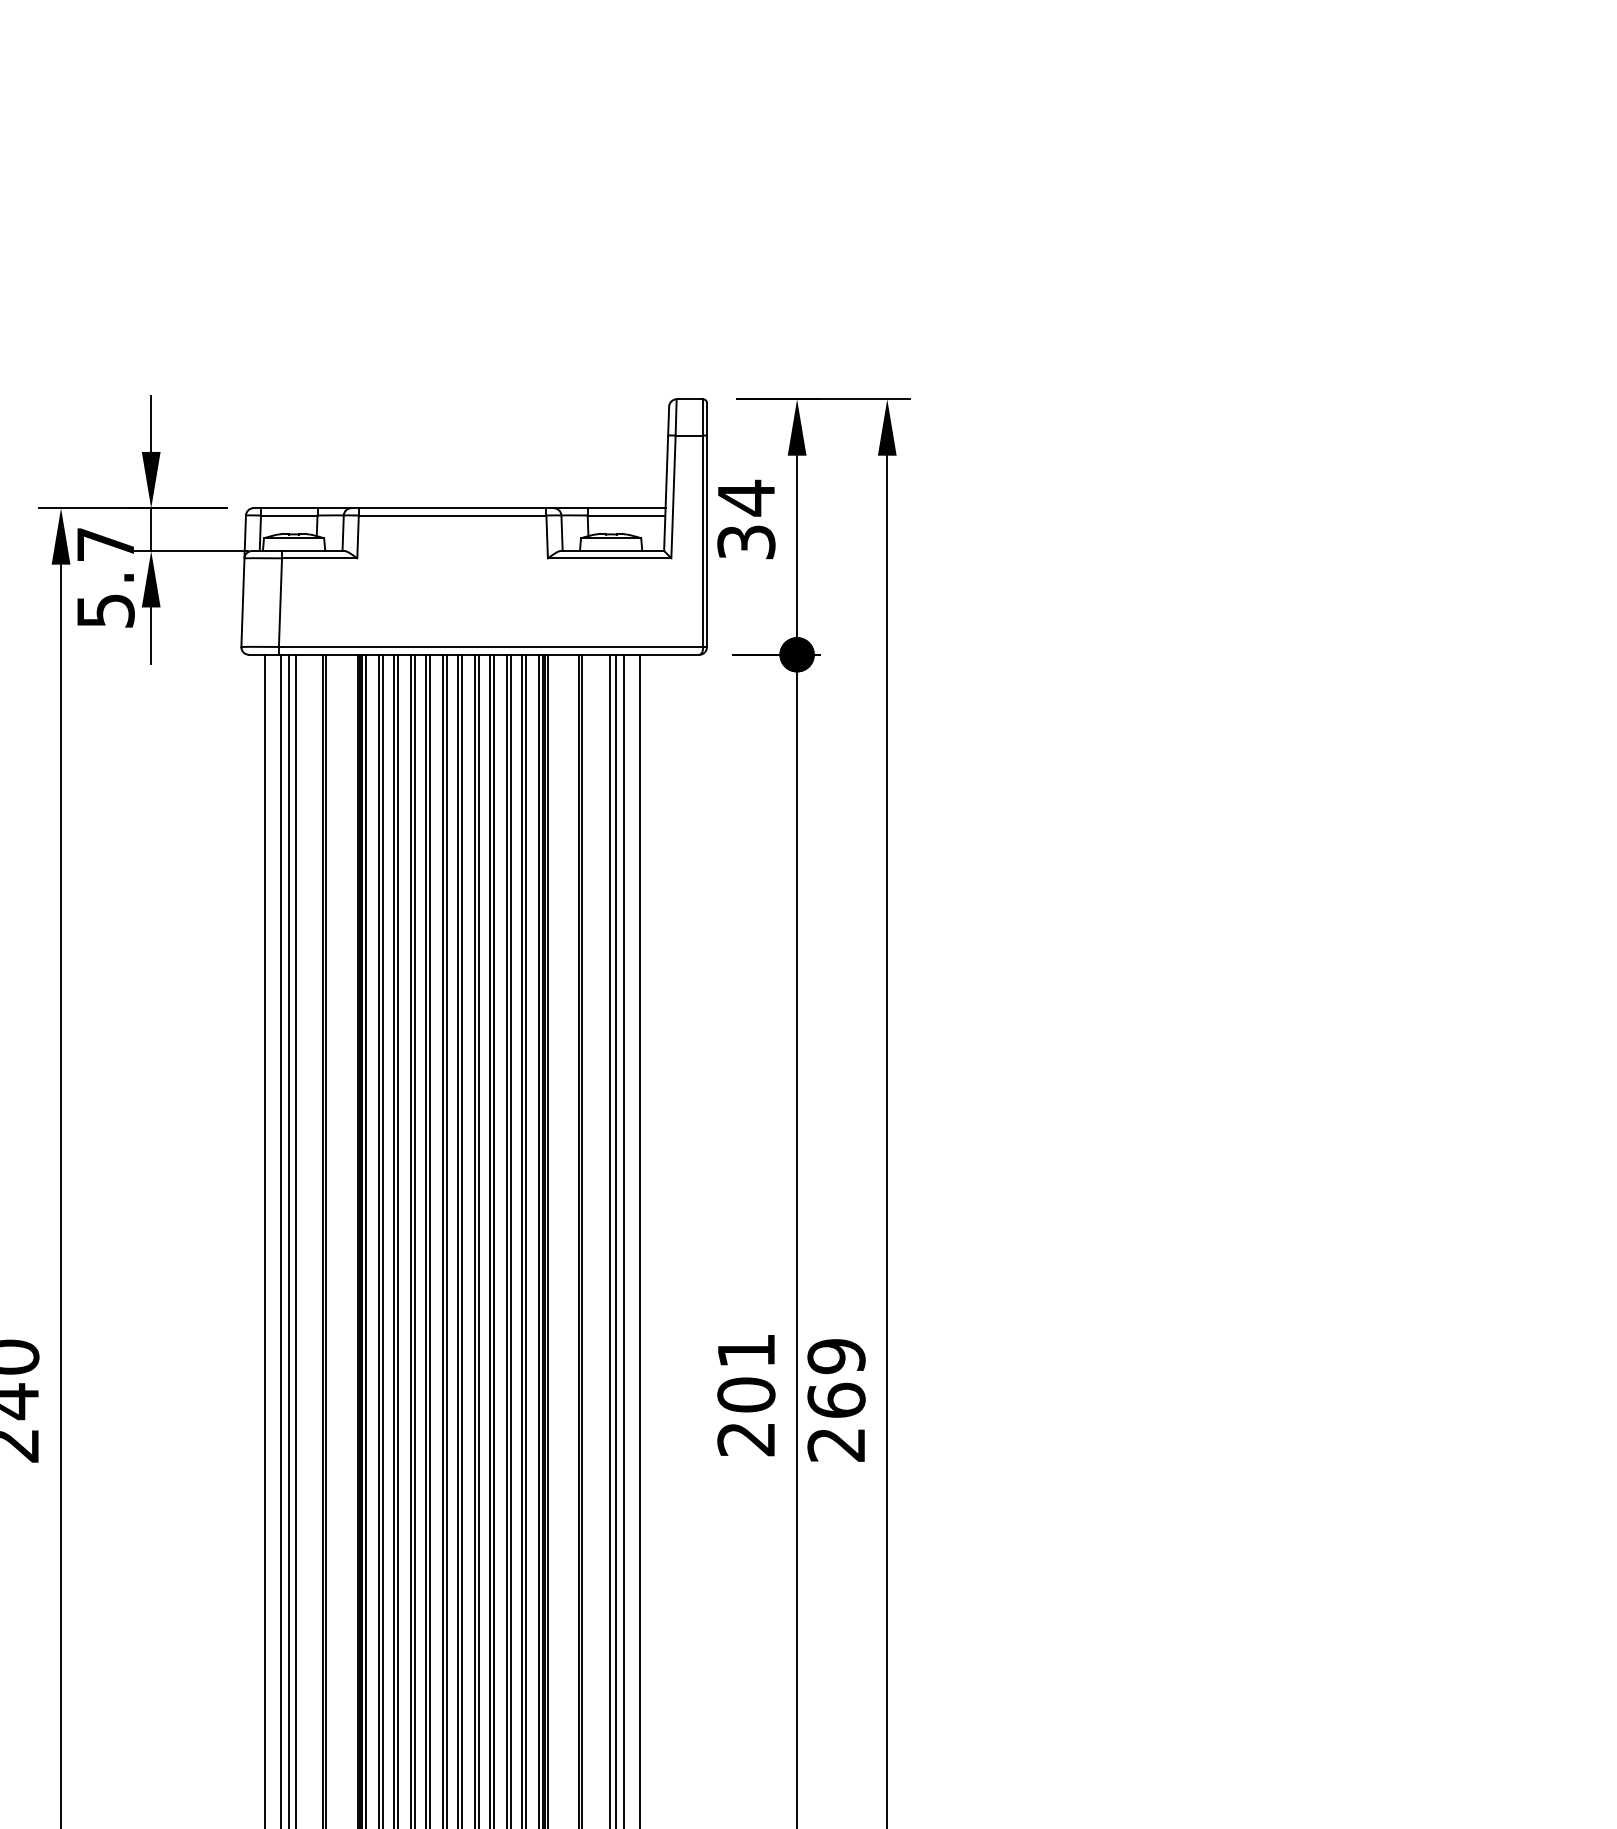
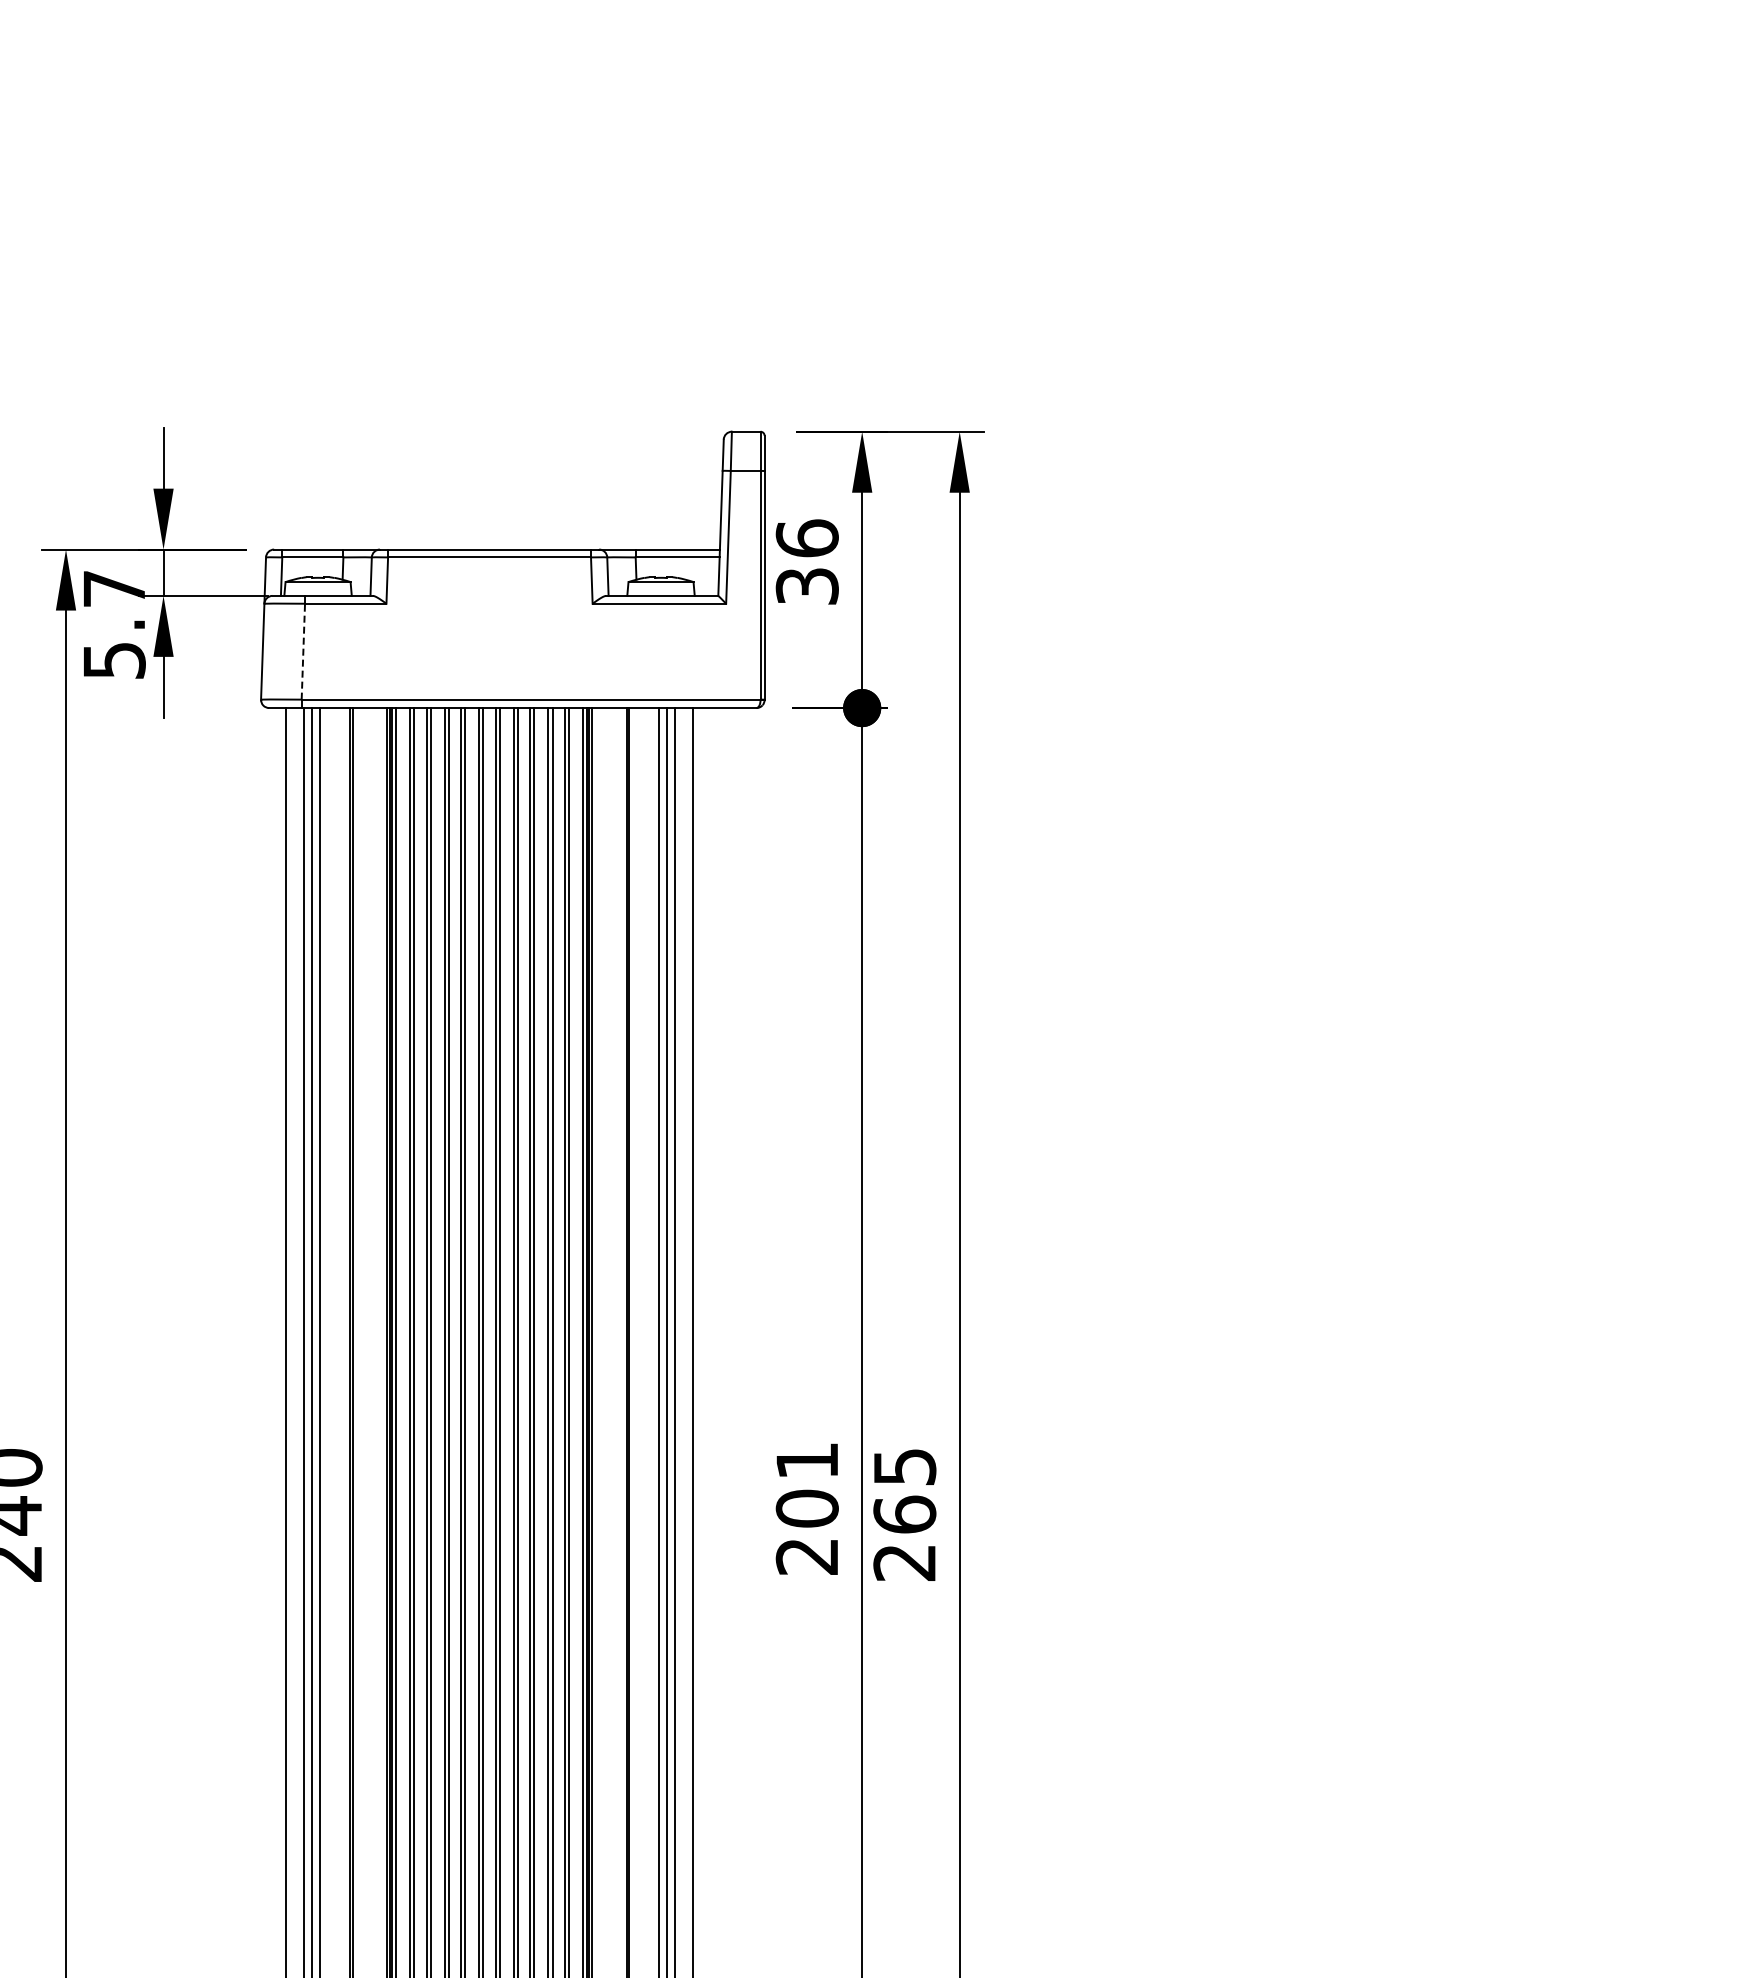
text: (745, 498) -> (806, 538), 34 -> 36
line: (280, 602) -> (303, 651), solid -> dashed
text: (836, 1356) -> (904, 1467), 269 -> 265

